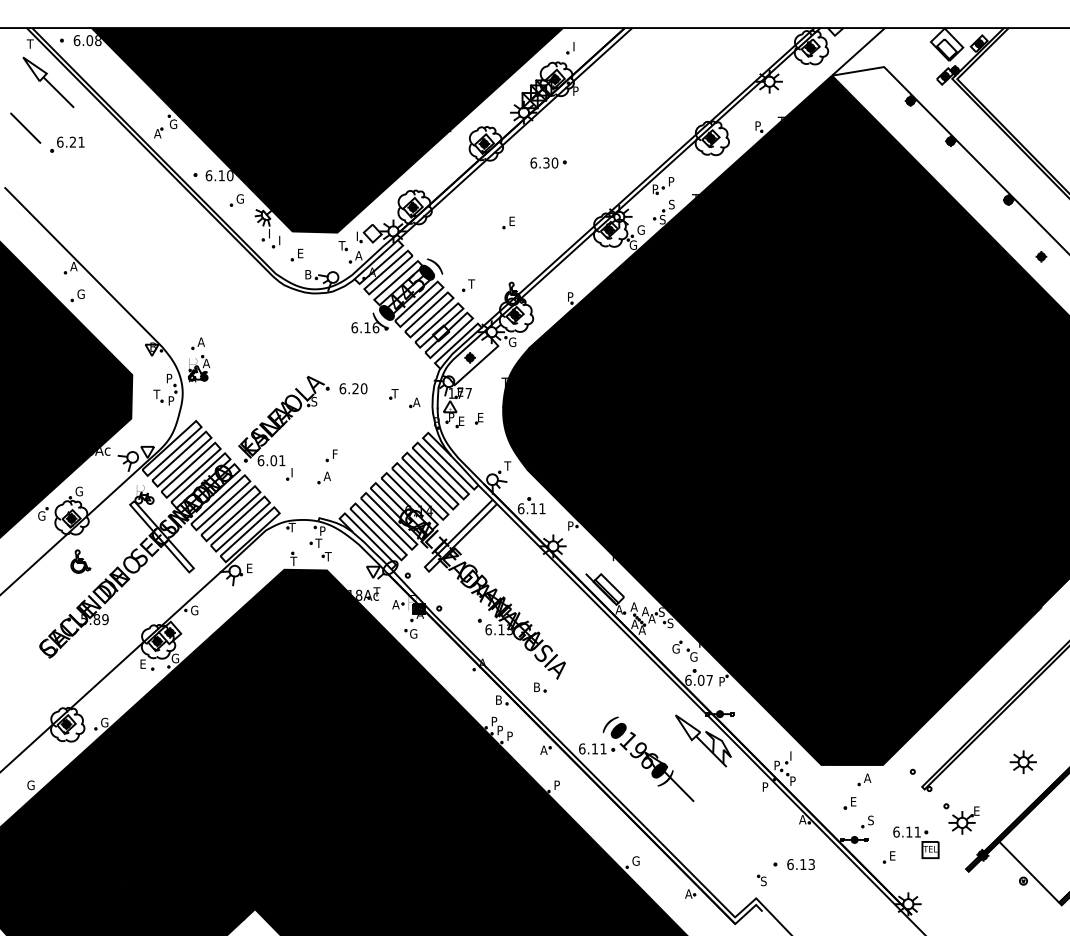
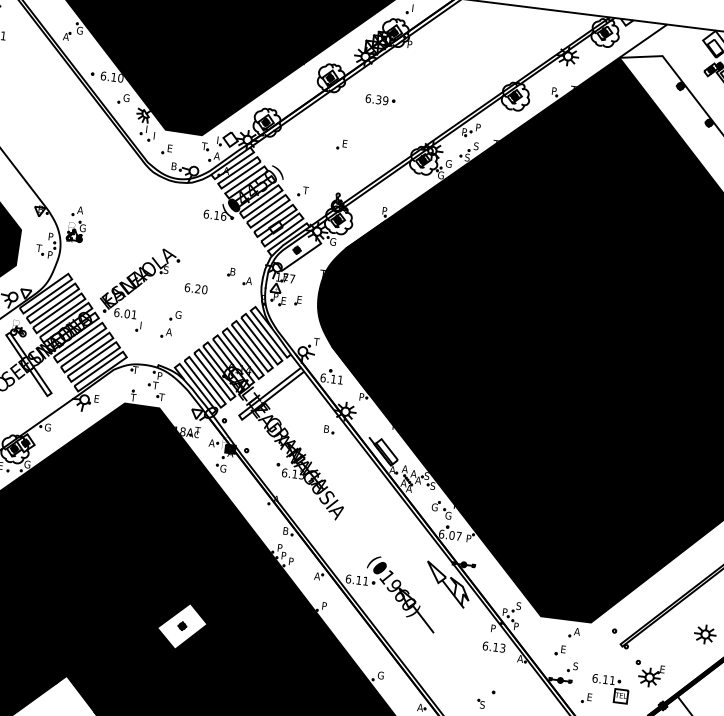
text: (554, 162) -> (385, 100), 6.30 -> 6.39
text: (206, 363) -> (82, 228), A -> G
text: (353, 388) -> (196, 288), moved
text: (394, 393) -> (232, 271), T -> B
text: (335, 453) -> (178, 314), F -> G
part: (540, 687) -> (329, 429), moved
text: (792, 755) -> (518, 605), I -> S
fill: (387, 831) -> (182, 626), removed
text: (800, 864) -> (493, 647), moved

